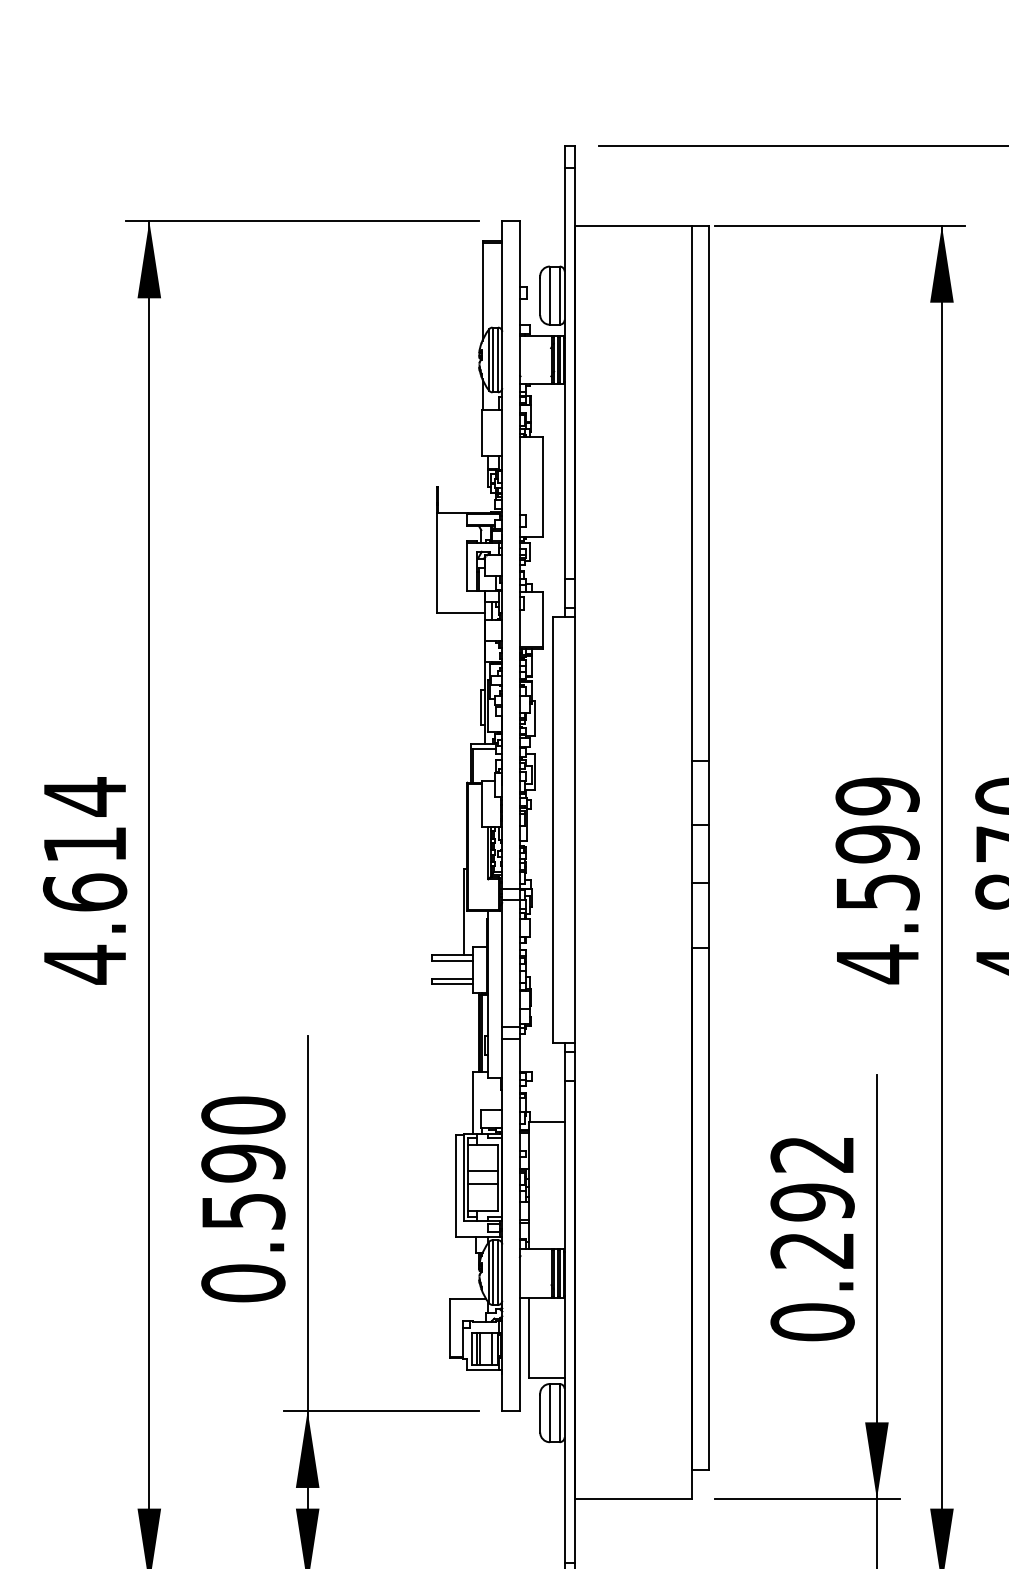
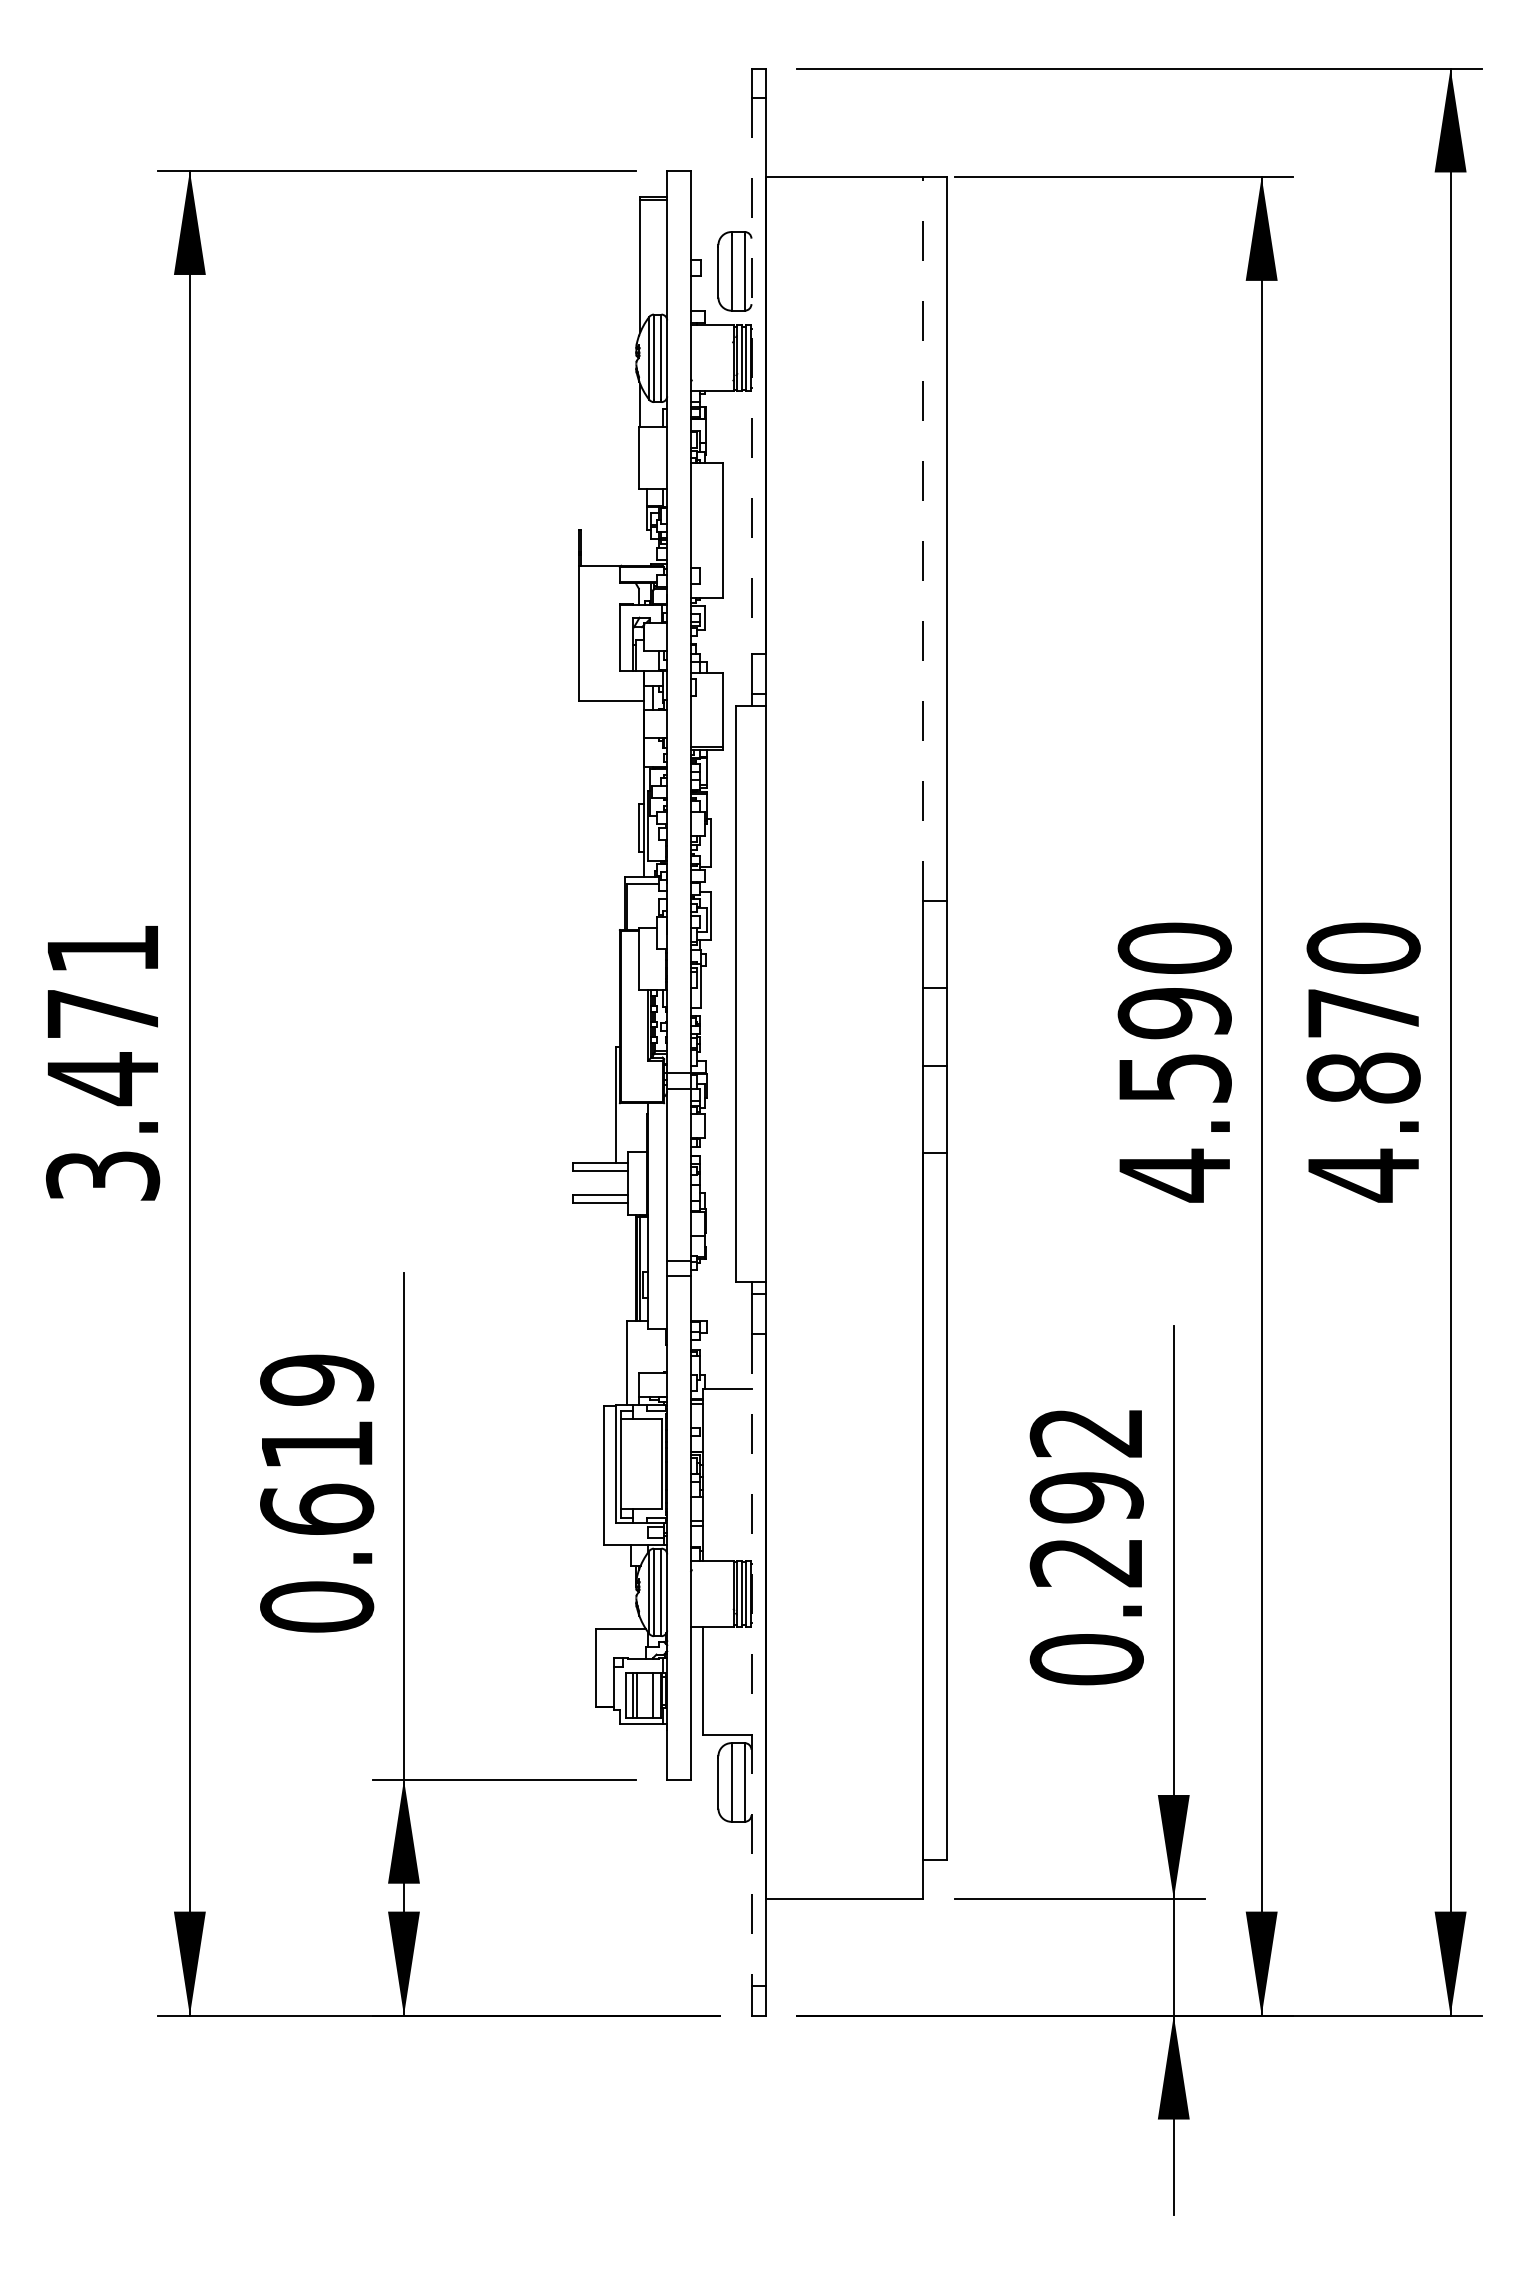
line: (564, 373) -> (751, 376), solid -> dashed
line: (691, 493) -> (923, 538), solid -> dashed
text: (877, 796) -> (1174, 948), 4.599 -> 4.590
text: (84, 880) -> (102, 1062), 4.614 -> 3.471
text: (243, 1163) -> (317, 1444), 0.590 -> 0.619
line: (482, 1171) -> (640, 1455), removed
line: (482, 1183) -> (640, 1472), removed
line: (564, 1322) -> (751, 1659), solid -> dashed

